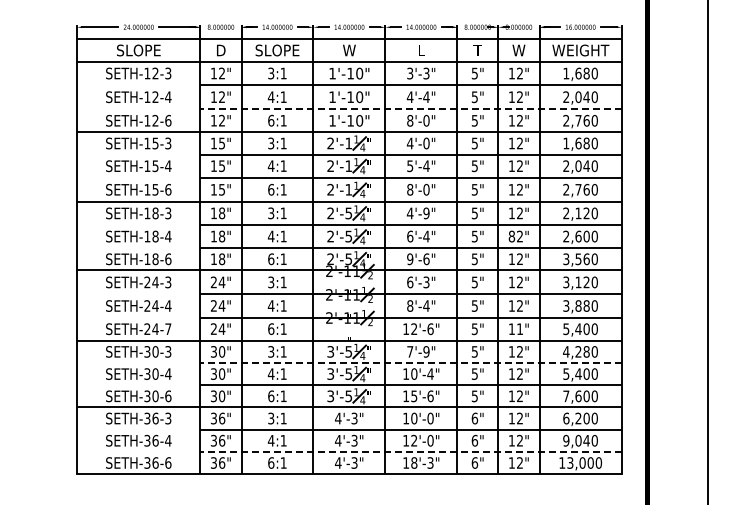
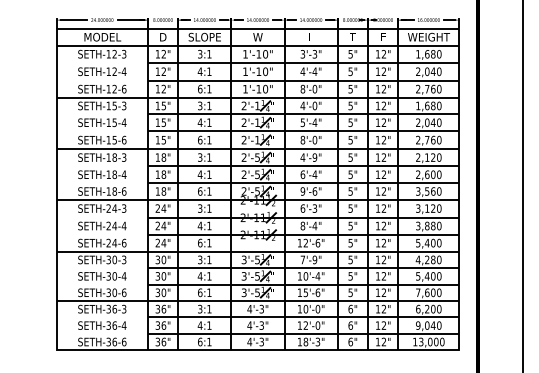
text: (139, 50) -> (102, 37), SLOPE -> MODEL
text: (518, 50) -> (382, 37), W -> E
line: (411, 109) -> (303, 80), dashed -> solid
text: (511, 236) -> (377, 174), 82" -> 12"
text: (519, 328) -> (383, 242), 11" -> 12"
text: (168, 329) -> (124, 243), SETH-24-7 -> SETH-24-6
line: (411, 363) -> (303, 268), dashed -> solid
line: (411, 451) -> (303, 333), dashed -> solid

